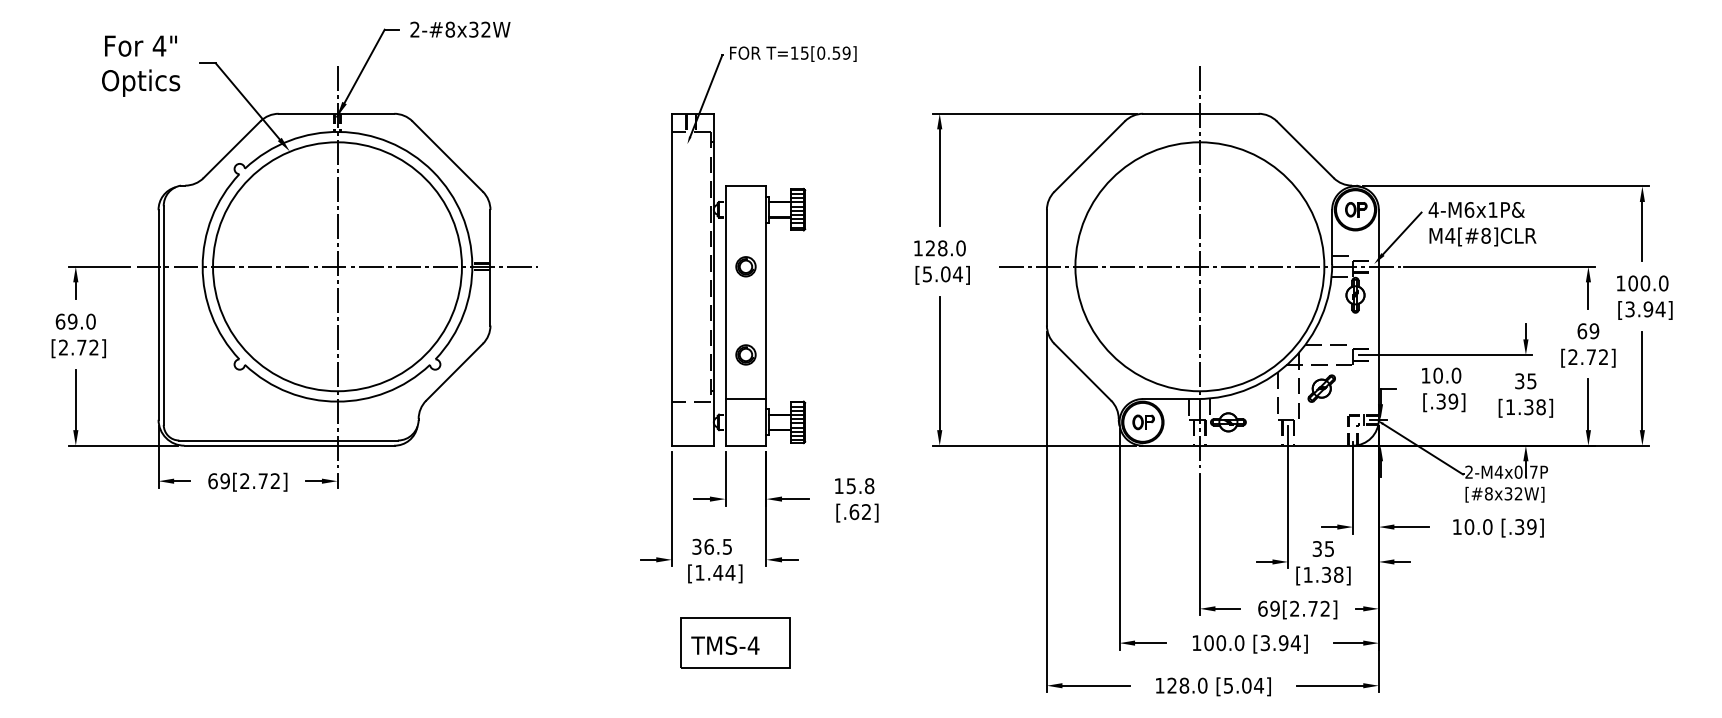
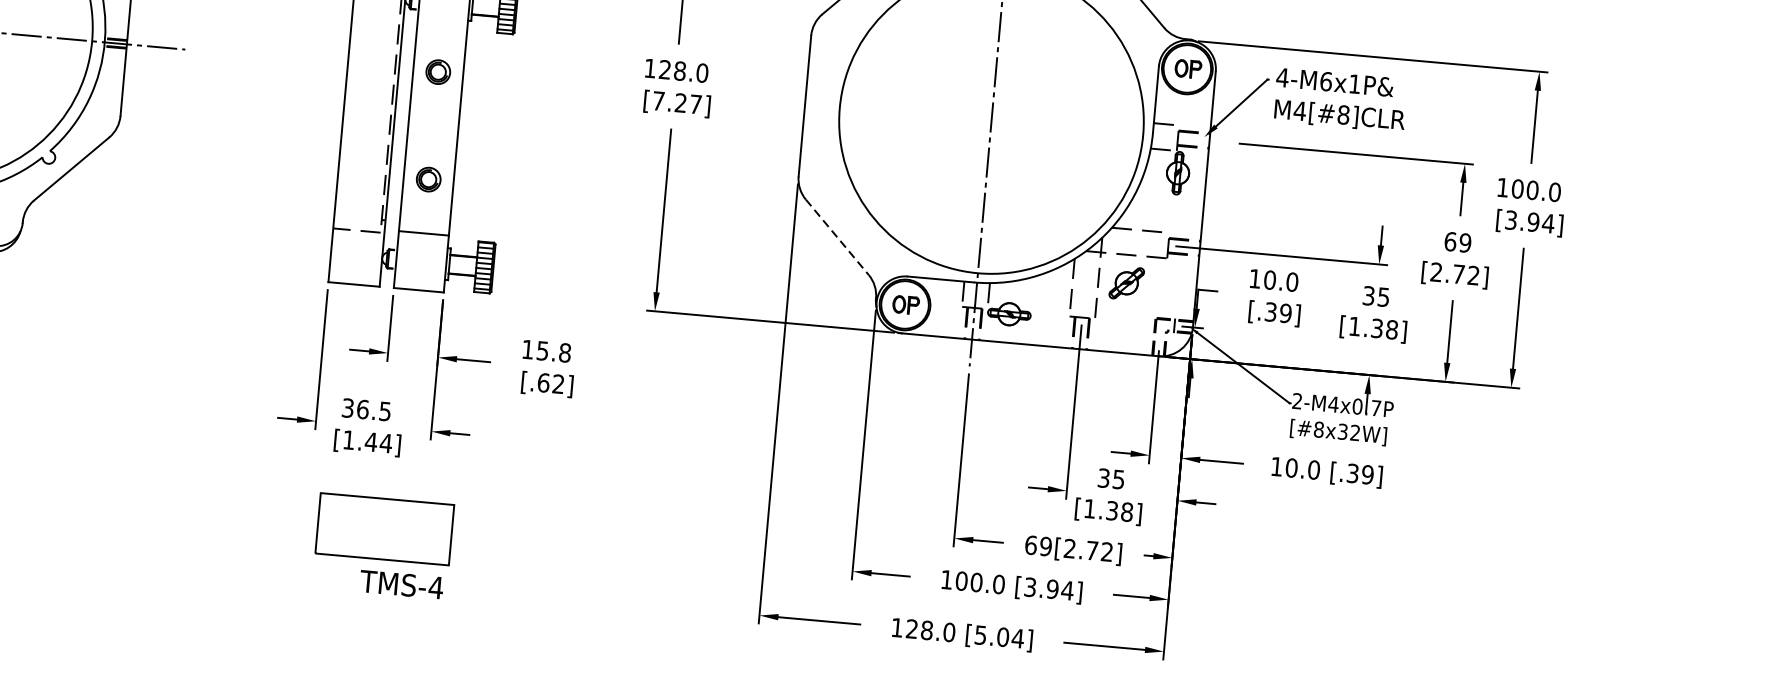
line: (1199, 266) -> (991, 121), removed
text: (942, 274) -> (676, 102), [5.04] -> [7.27]
line: (1083, 372) -> (838, 237), solid -> dashed
text: (725, 645) -> (401, 584), moved

